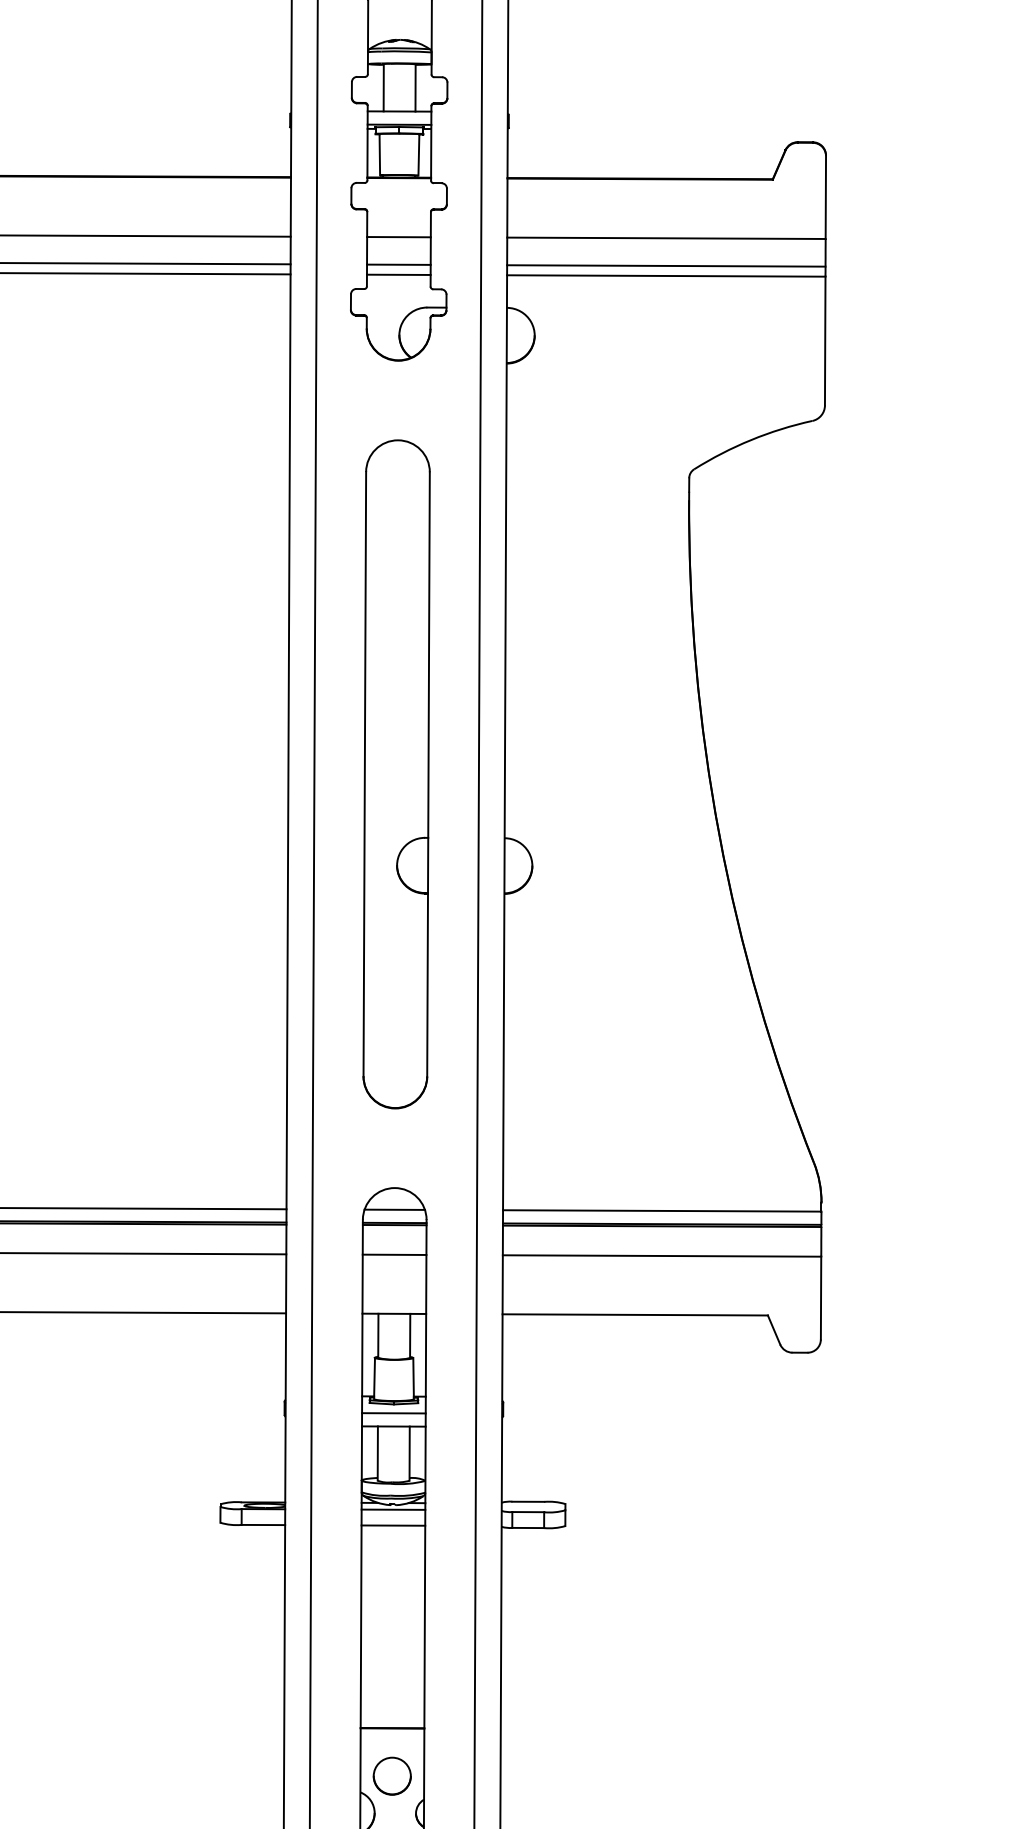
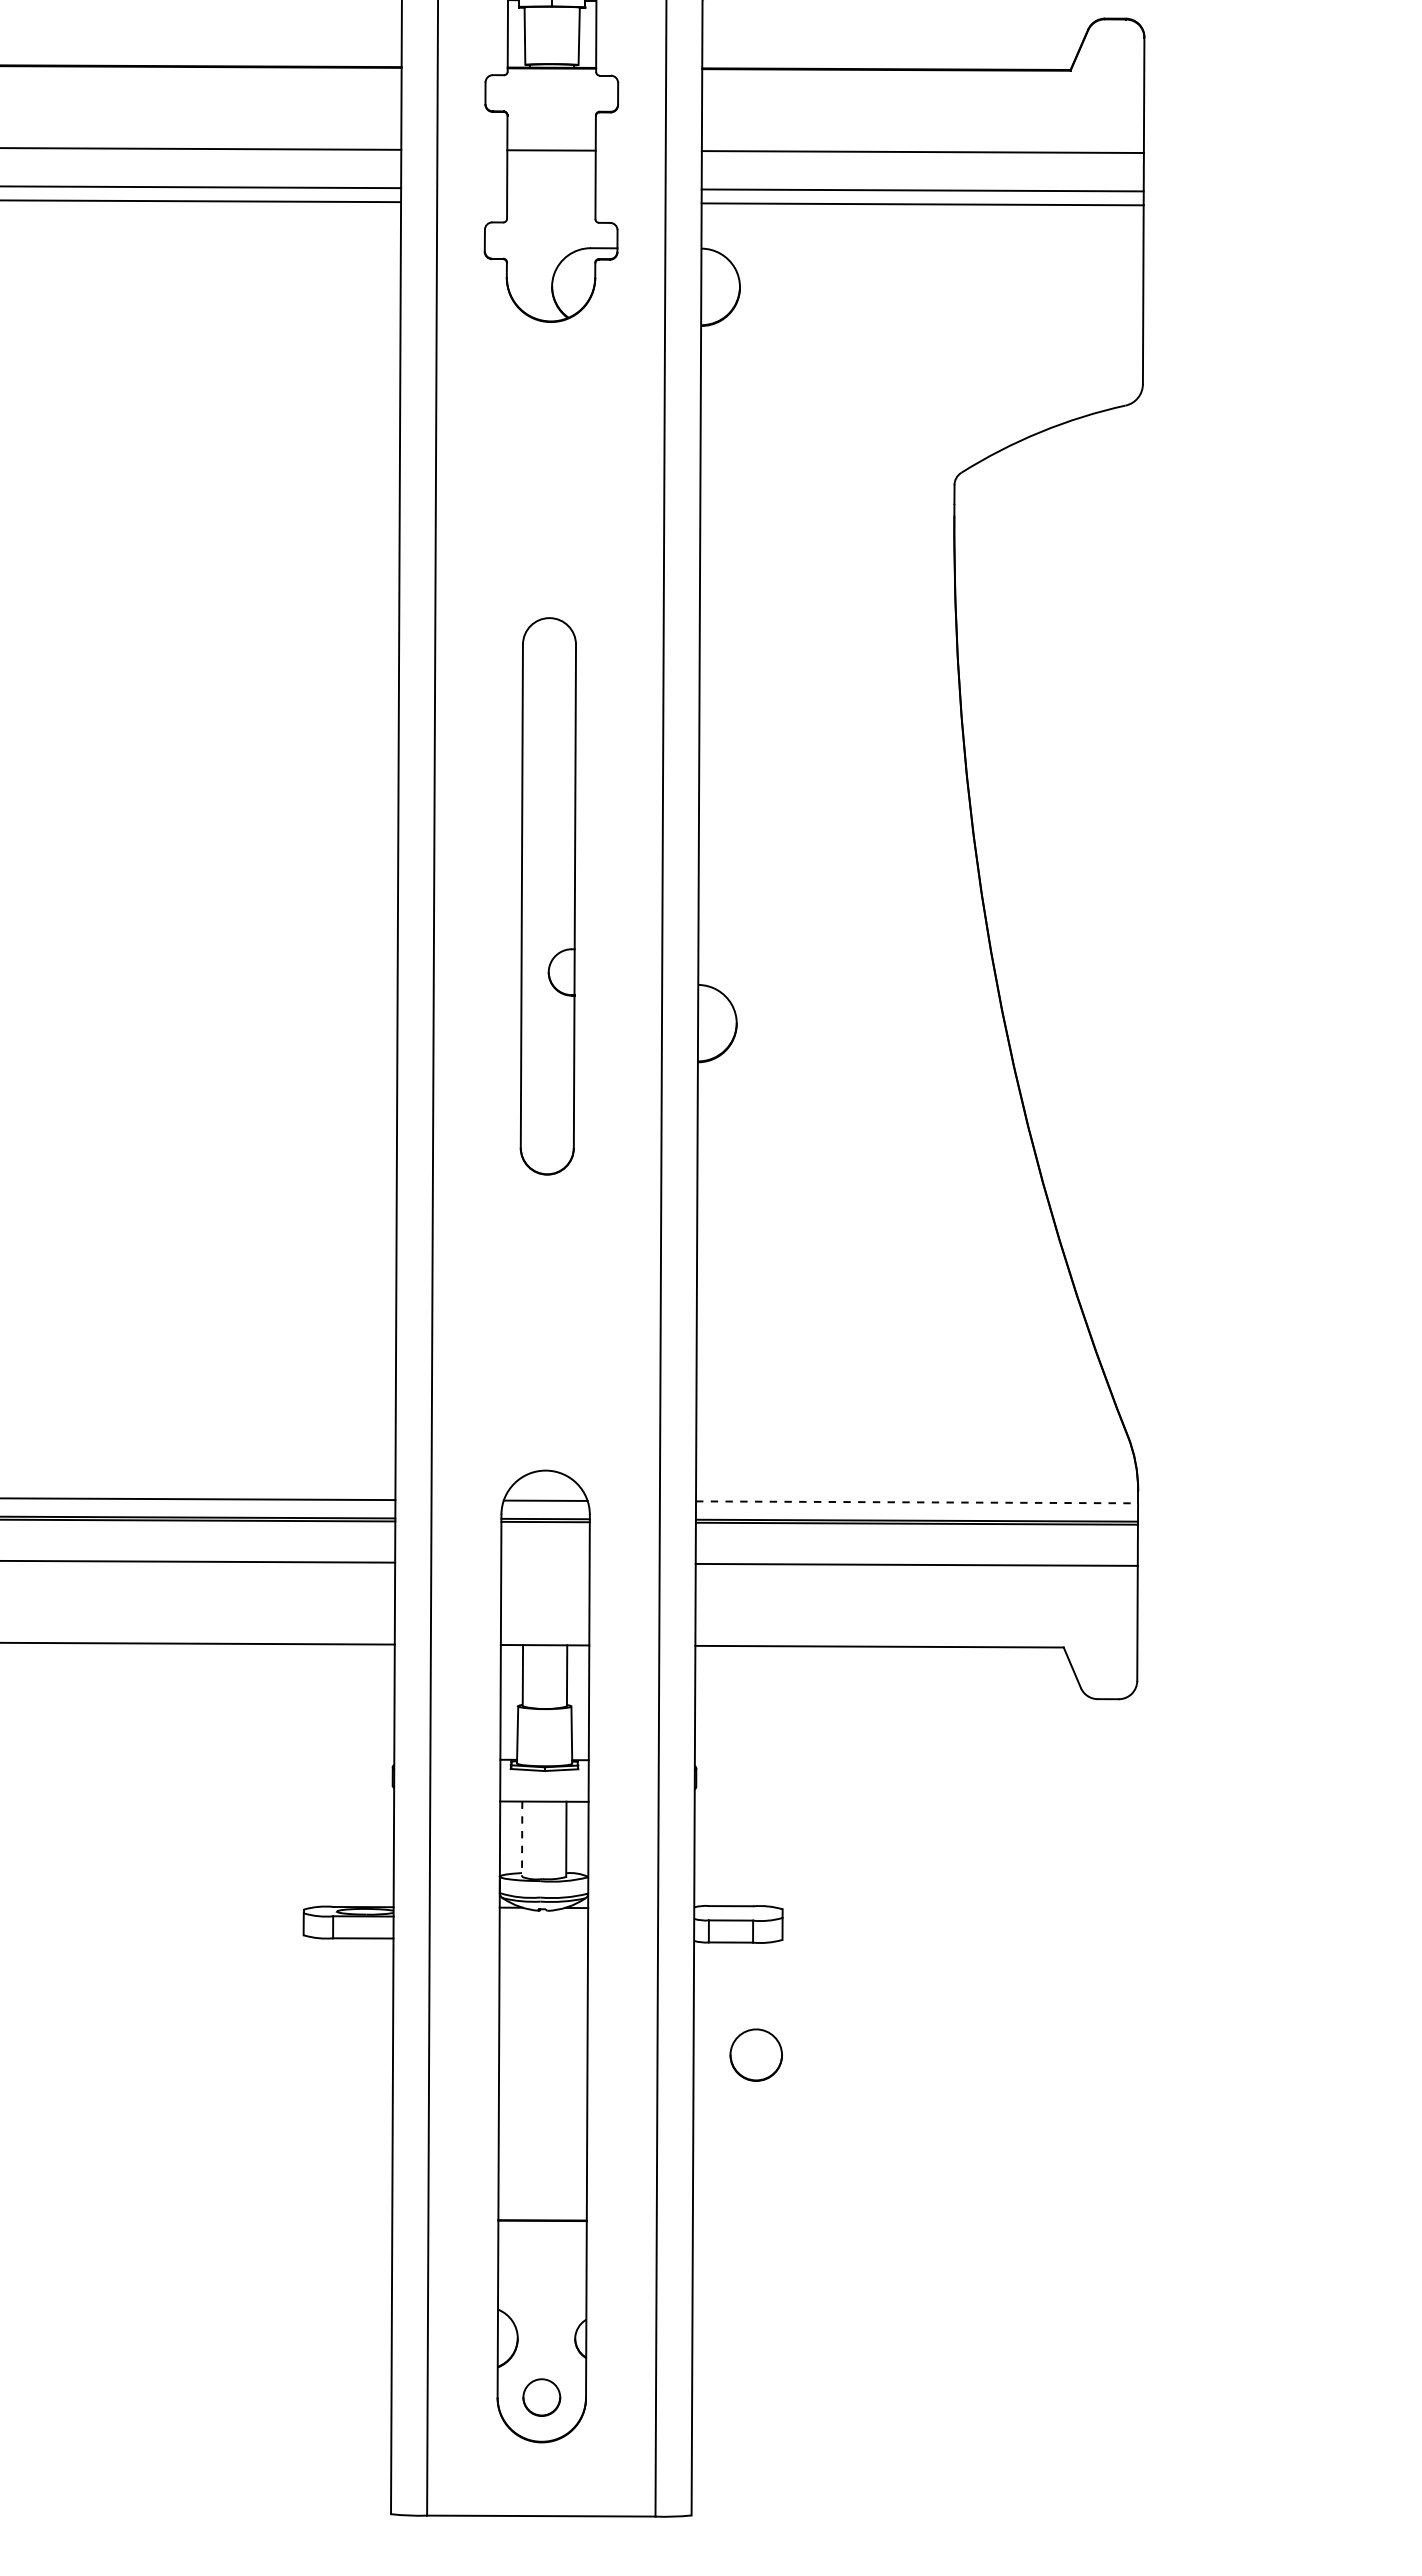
line: (398, 264) -> (551, 188), removed
line: (398, 274) -> (551, 202), removed
part: (396, 774) -> (548, 896), size x0.6
line: (662, 1211) -> (917, 1502), solid -> dashed
line: (394, 1254) -> (545, 1563), removed
line: (393, 1413) -> (544, 1783), removed
line: (378, 1453) -> (522, 1839), solid -> dashed
line: (393, 1509) -> (543, 1917), removed
line: (393, 1525) -> (543, 1939), removed
circle: (391, 1775) -> (755, 2054), moved

